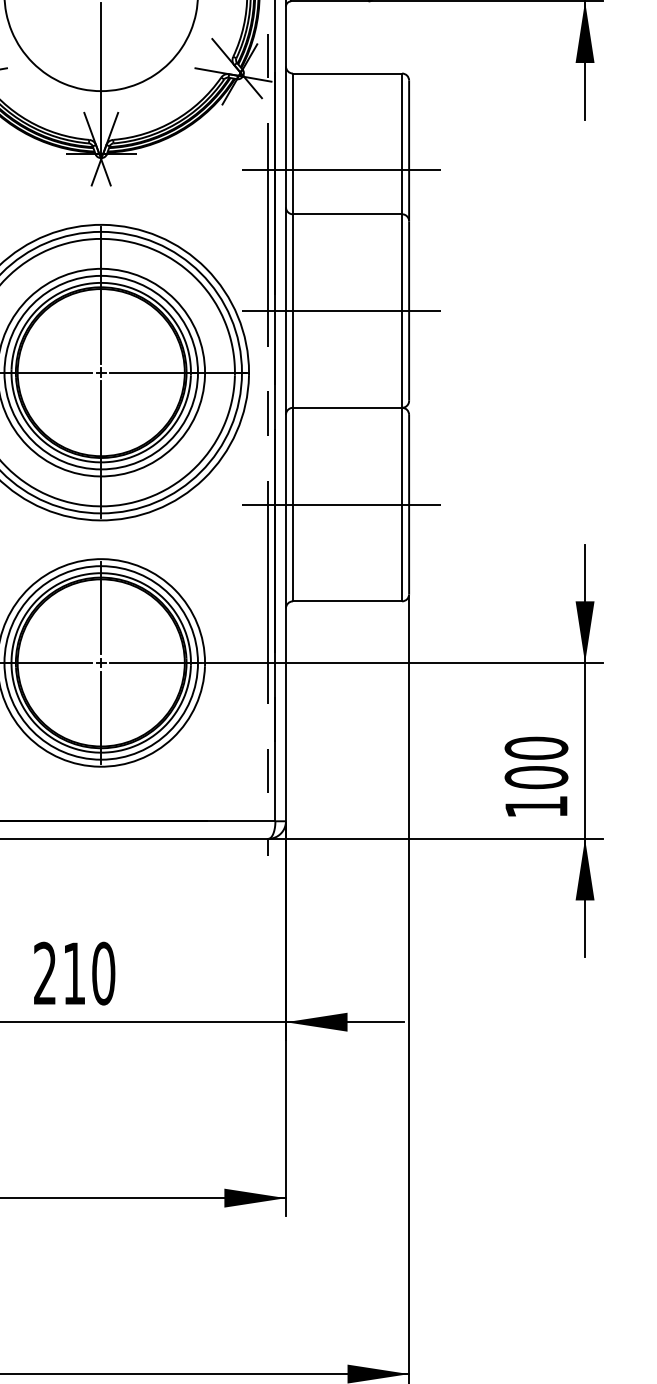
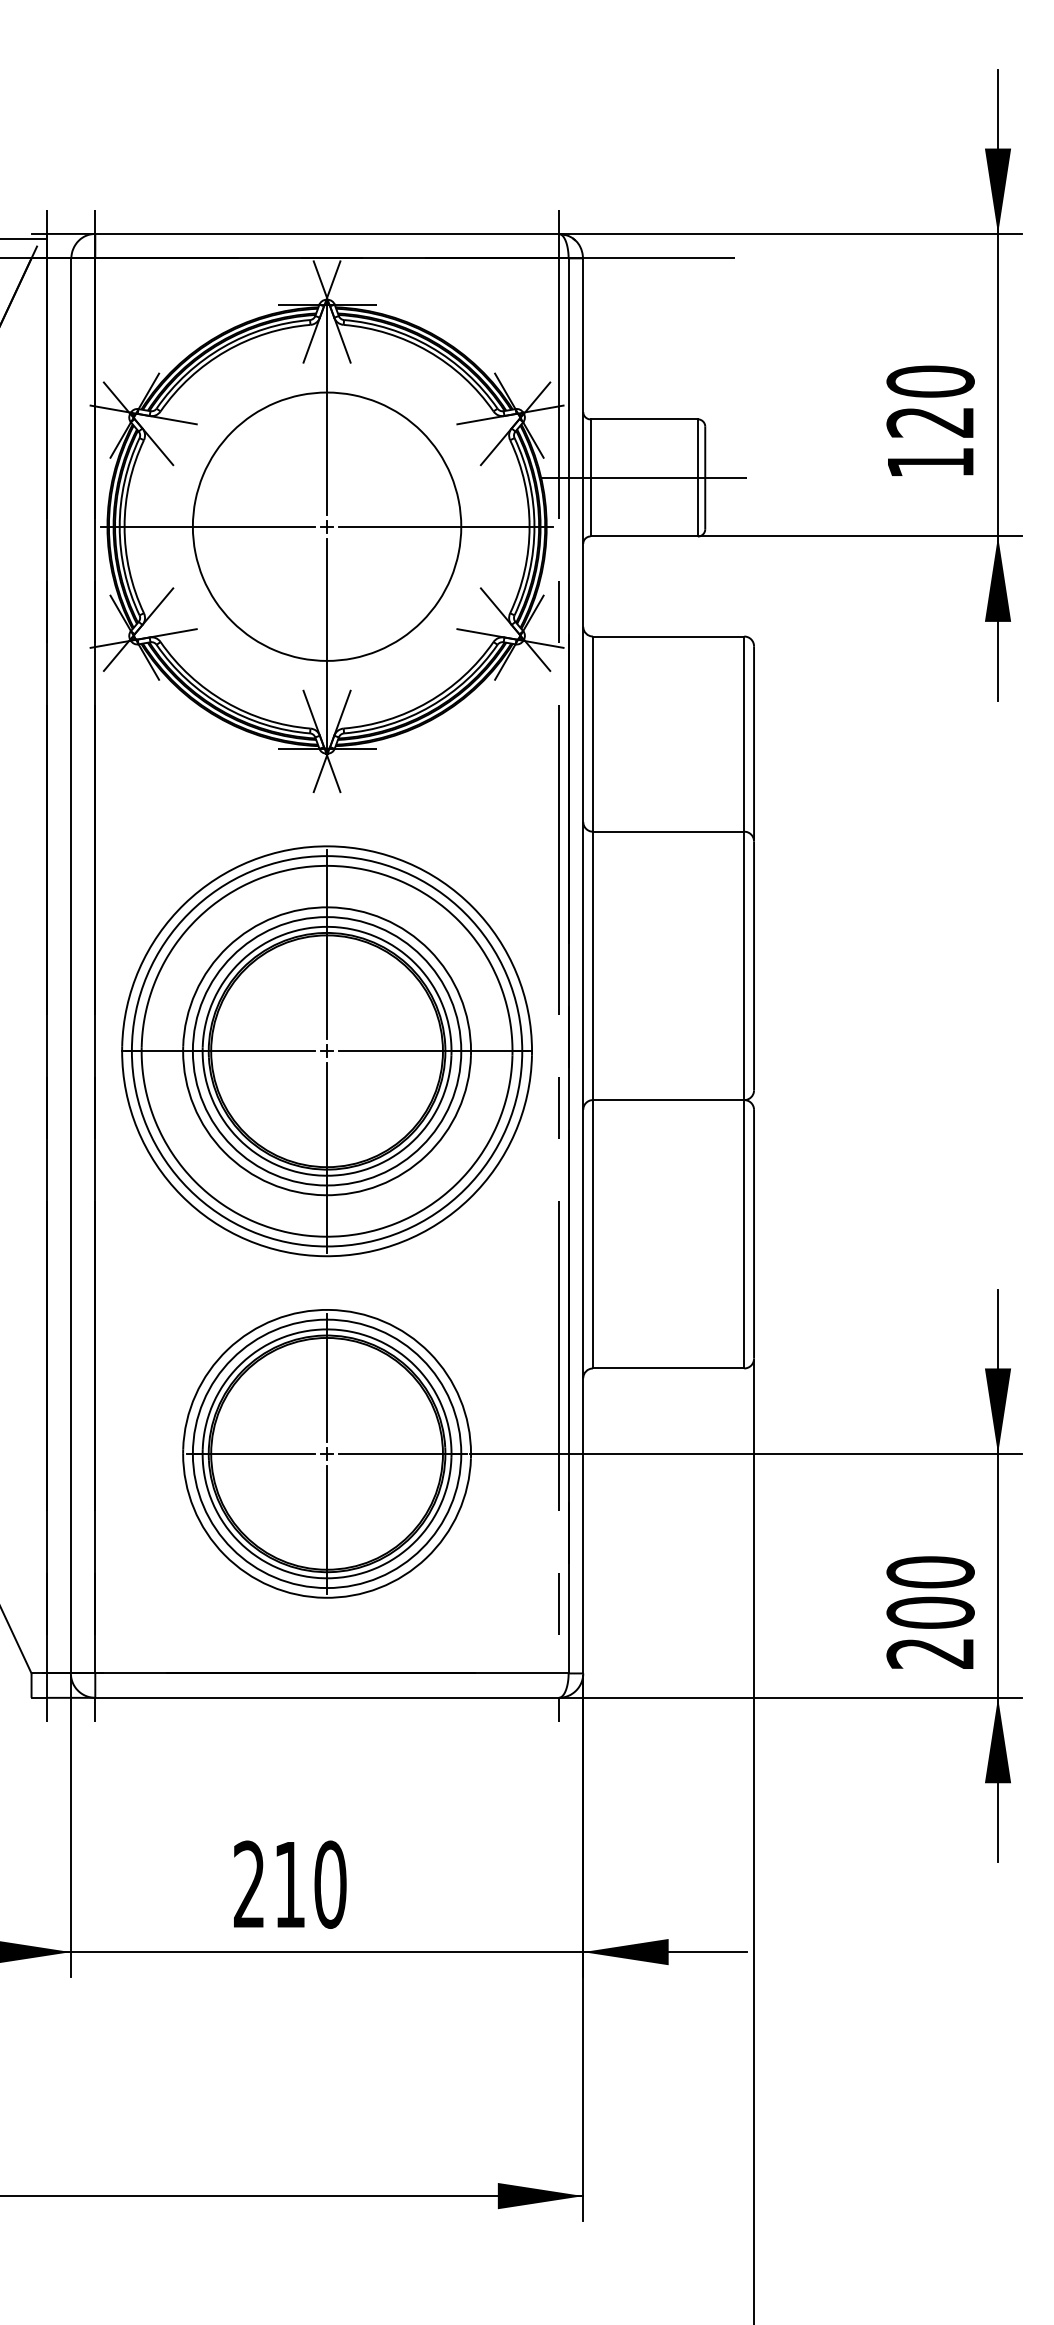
line: (340, 170) -> (659, 770), removed
line: (340, 310) -> (659, 965), removed
line: (340, 504) -> (659, 1234), removed
text: (535, 806) -> (929, 1653), 100 -> 200

